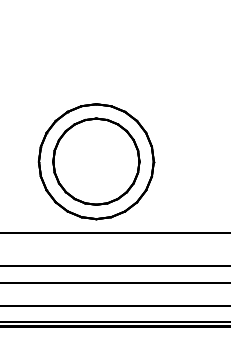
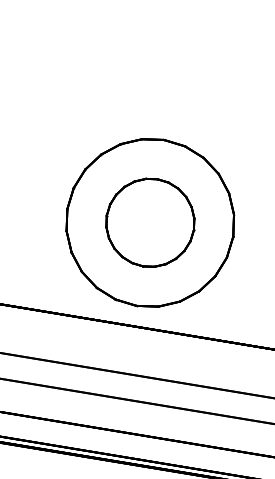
part: (96, 161) -> (150, 222), size x0.7

